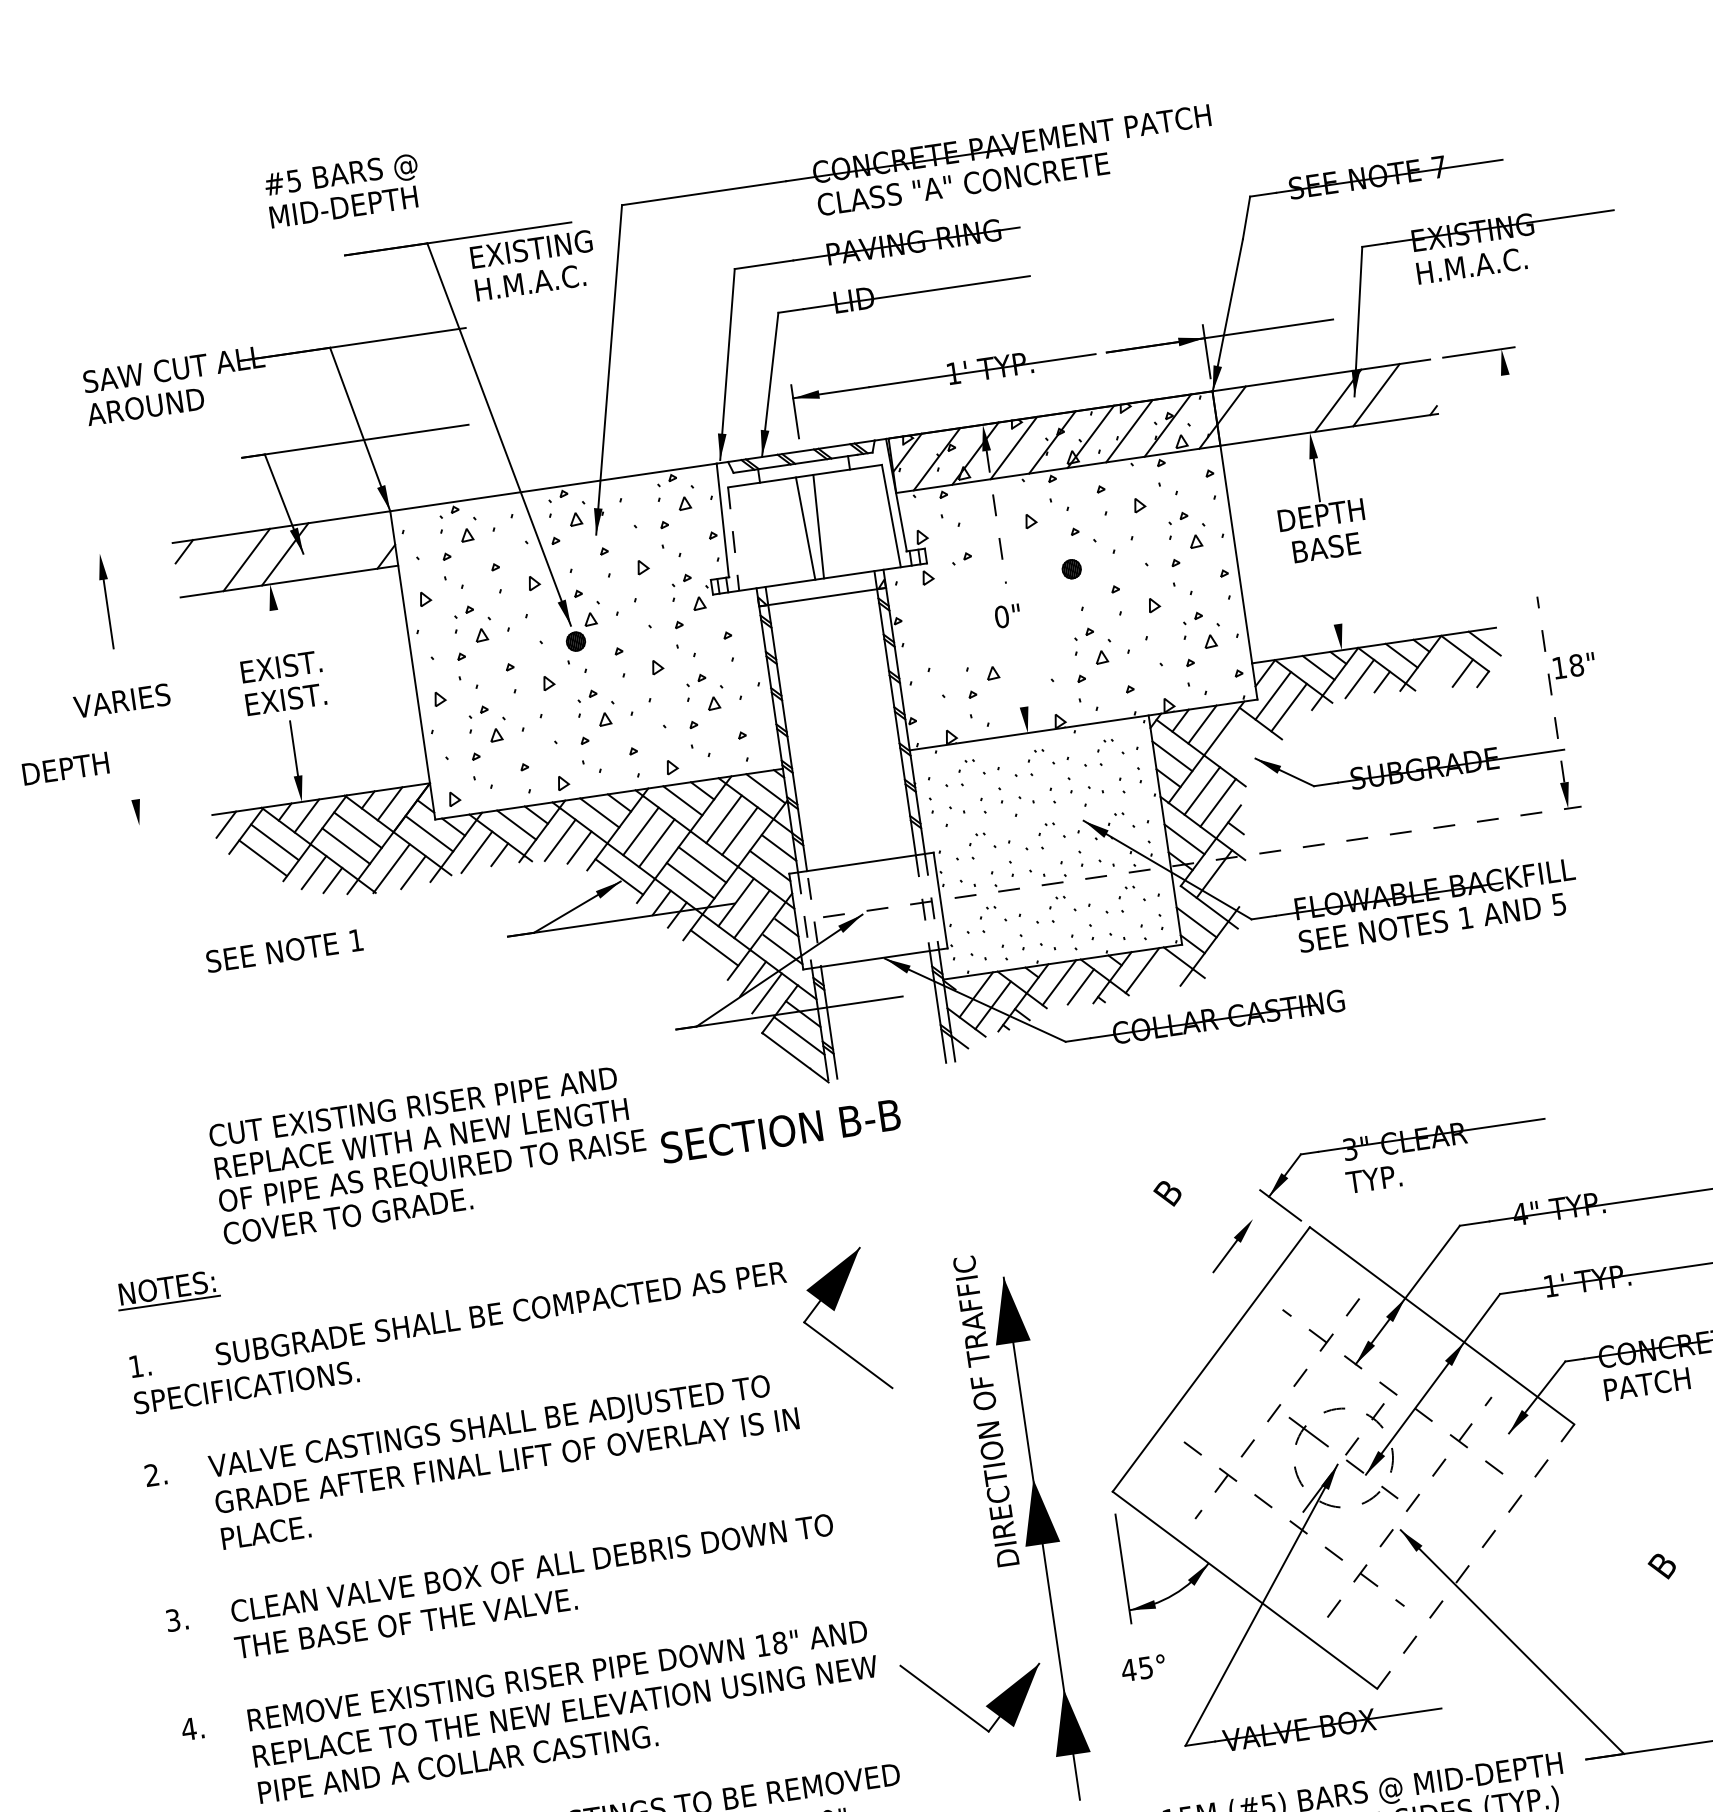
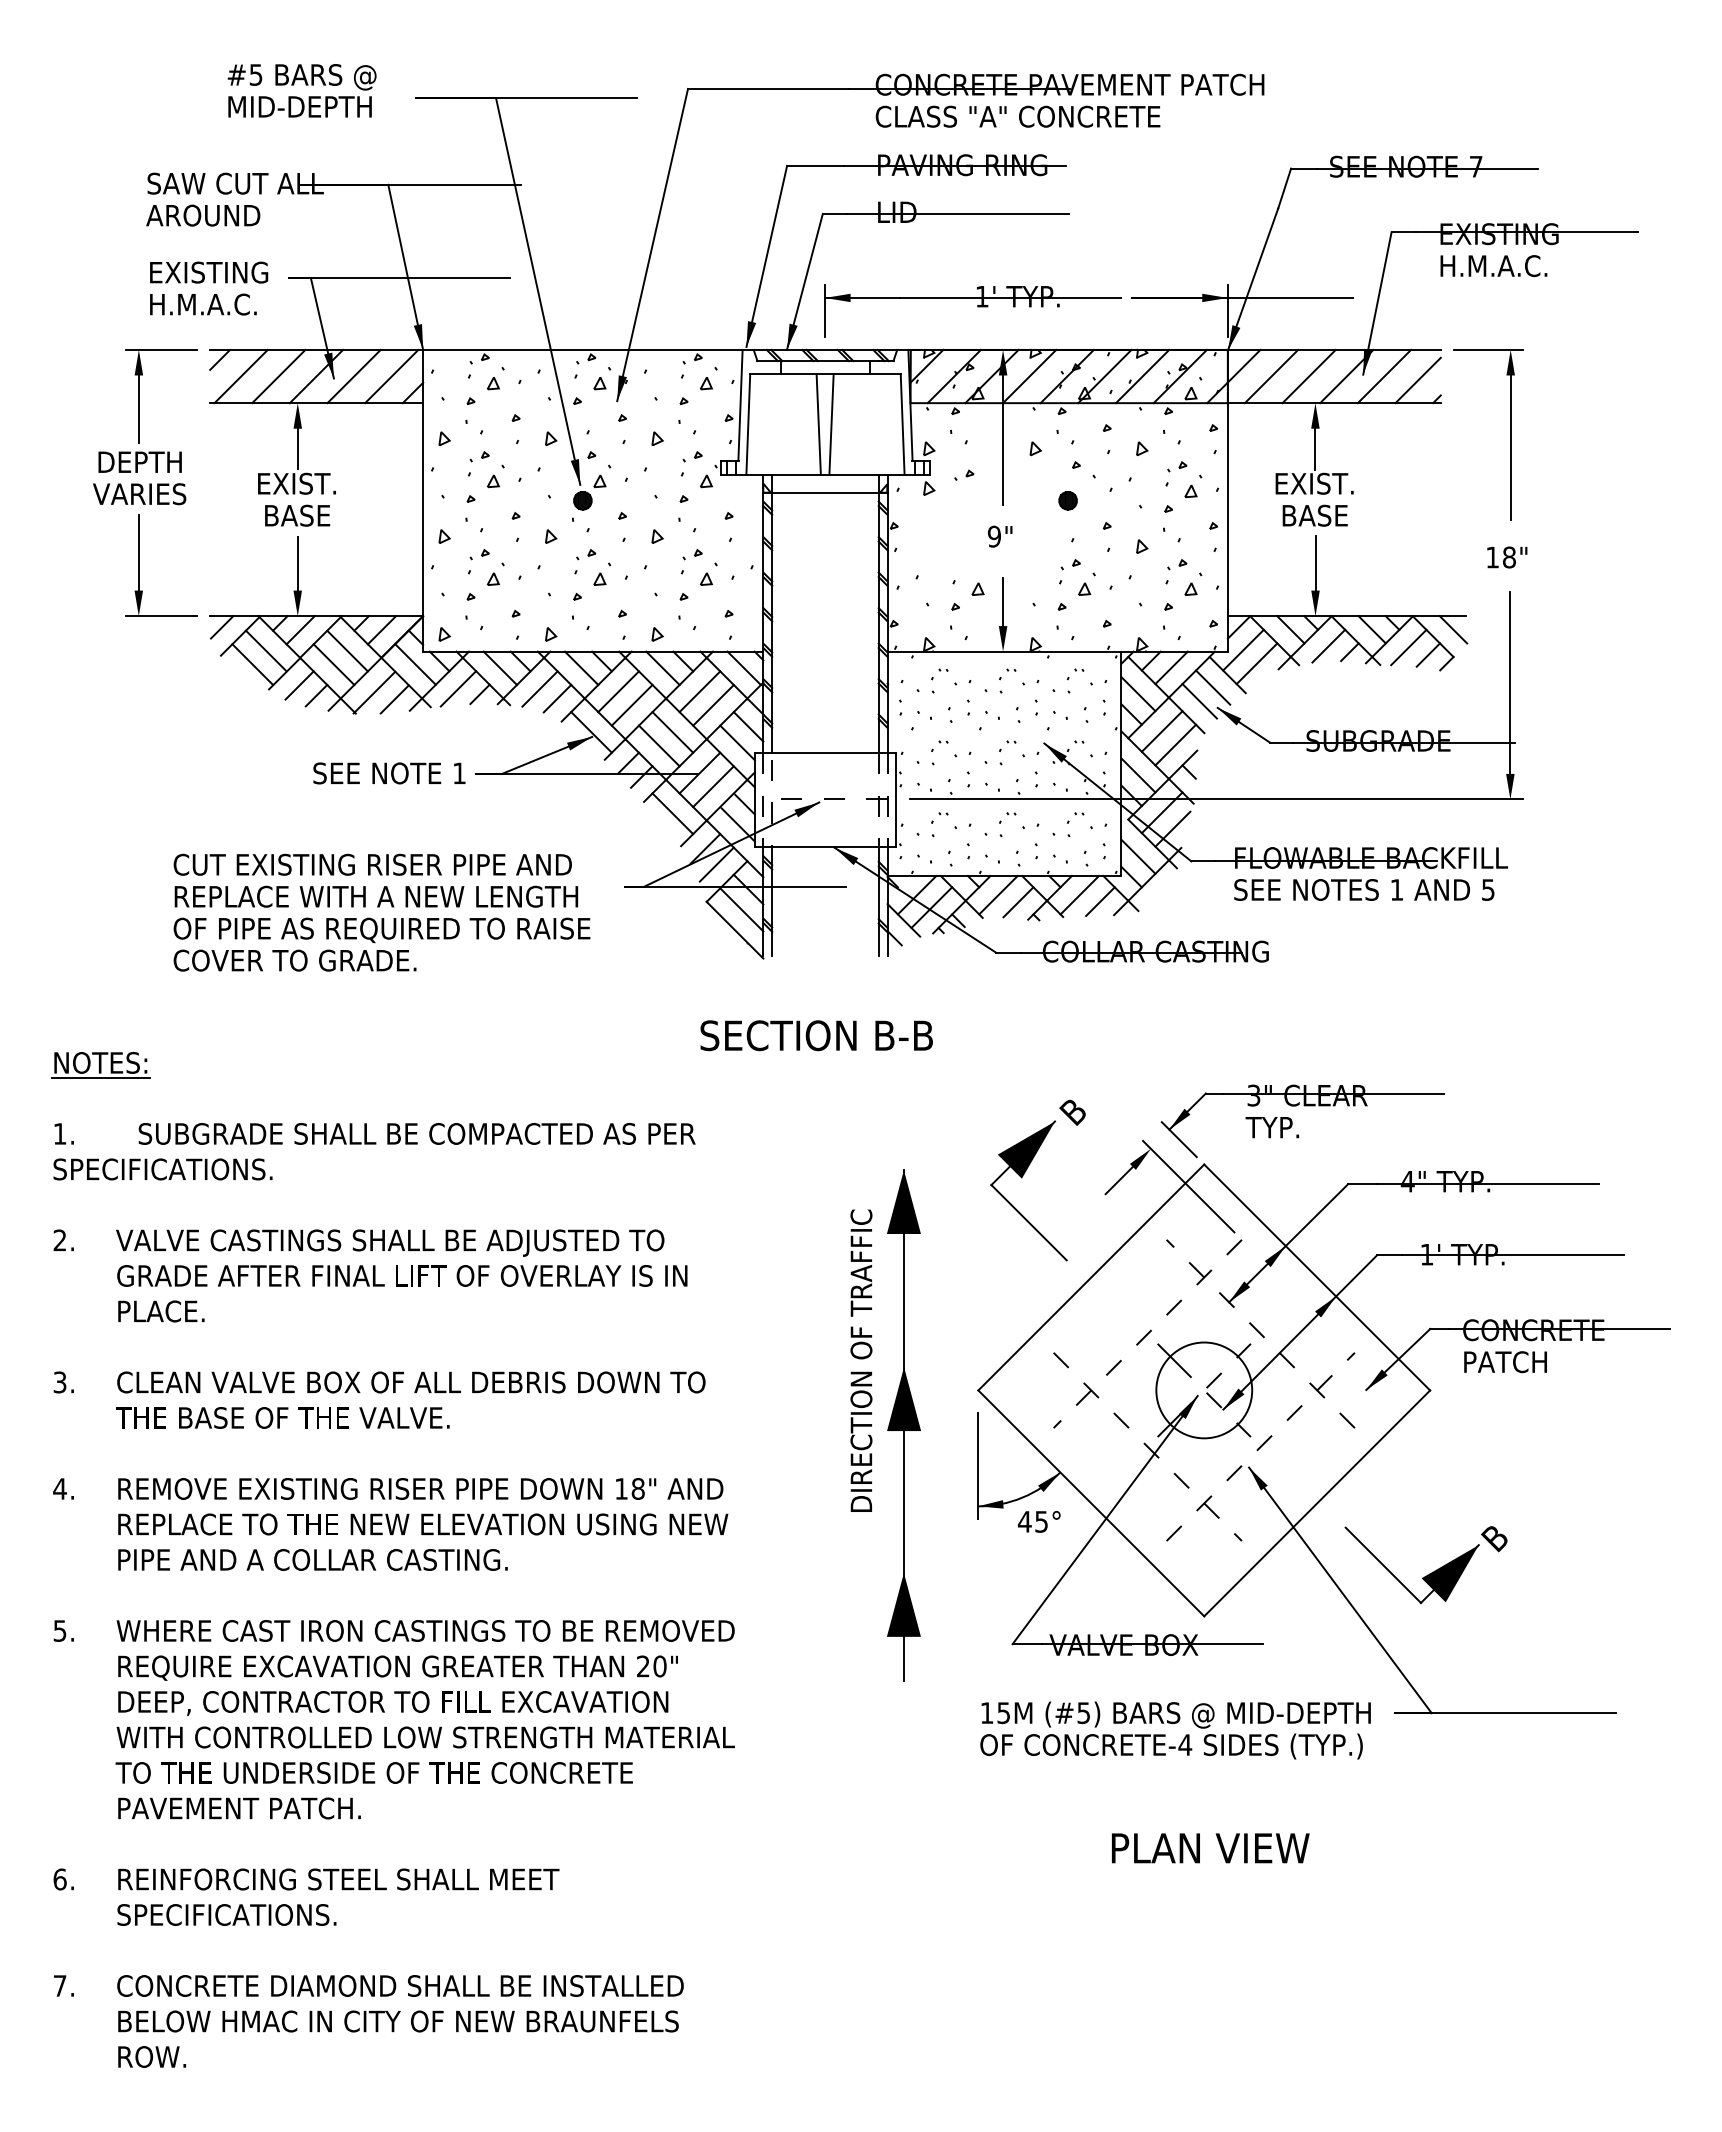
text: (342, 190) -> (301, 90), moved
text: (534, 265) -> (209, 288), moved
line: (1410, 394) -> (1417, 380), added
line: (1298, 406) -> (1308, 376), added
line: (1261, 411) -> (1271, 376), added
line: (1515, 448) -> (1510, 447), added
text: (1320, 514) -> (1314, 483), DEPTH -> EXIST.
line: (996, 517) -> (1003, 440), dashed -> solid
line: (733, 539) -> (748, 425), dashed -> solid
line: (361, 543) -> (391, 376), added
line: (323, 548) -> (353, 376), added
line: (122, 549) -> (161, 349), added
line: (207, 565) -> (240, 376), added
line: (1333, 596) -> (1315, 563), added
text: (1001, 616) -> (994, 536), 0" -> 9"
line: (276, 630) -> (297, 448), added
text: (1574, 665) -> (1507, 557), moved
line: (1441, 668) -> (1408, 647), added
line: (1020, 681) -> (1003, 601), added
line: (1551, 690) -> (1510, 683), dashed -> solid
text: (285, 699) -> (296, 515), EXIST. -> BASE
line: (1248, 738) -> (1213, 687), added
line: (1235, 754) -> (1199, 701), added
line: (129, 760) -> (138, 552), added
text: (64, 768) -> (139, 461), moved
line: (162, 822) -> (161, 616), added
line: (1267, 852) -> (1216, 799), dashed -> solid
line: (1227, 888) -> (1172, 828), added
text: (284, 950) -> (389, 773), moved
line: (1164, 973) -> (1100, 901), added
text: (780, 1131) -> (816, 1035), moved
text: (429, 1154) -> (381, 912), moved
line: (1297, 1251) -> (1188, 1186), added
part: (833, 1311) -> (1021, 1178), moved
text: (986, 1411) -> (861, 1360), moved
circle: (1343, 1458) -> (1204, 1390), dashed -> solid
line: (1476, 1556) -> (1317, 1503), dashed -> solid
text: (1143, 1667) -> (1039, 1521), moved
part: (986, 1705) -> (1422, 1577), moved

